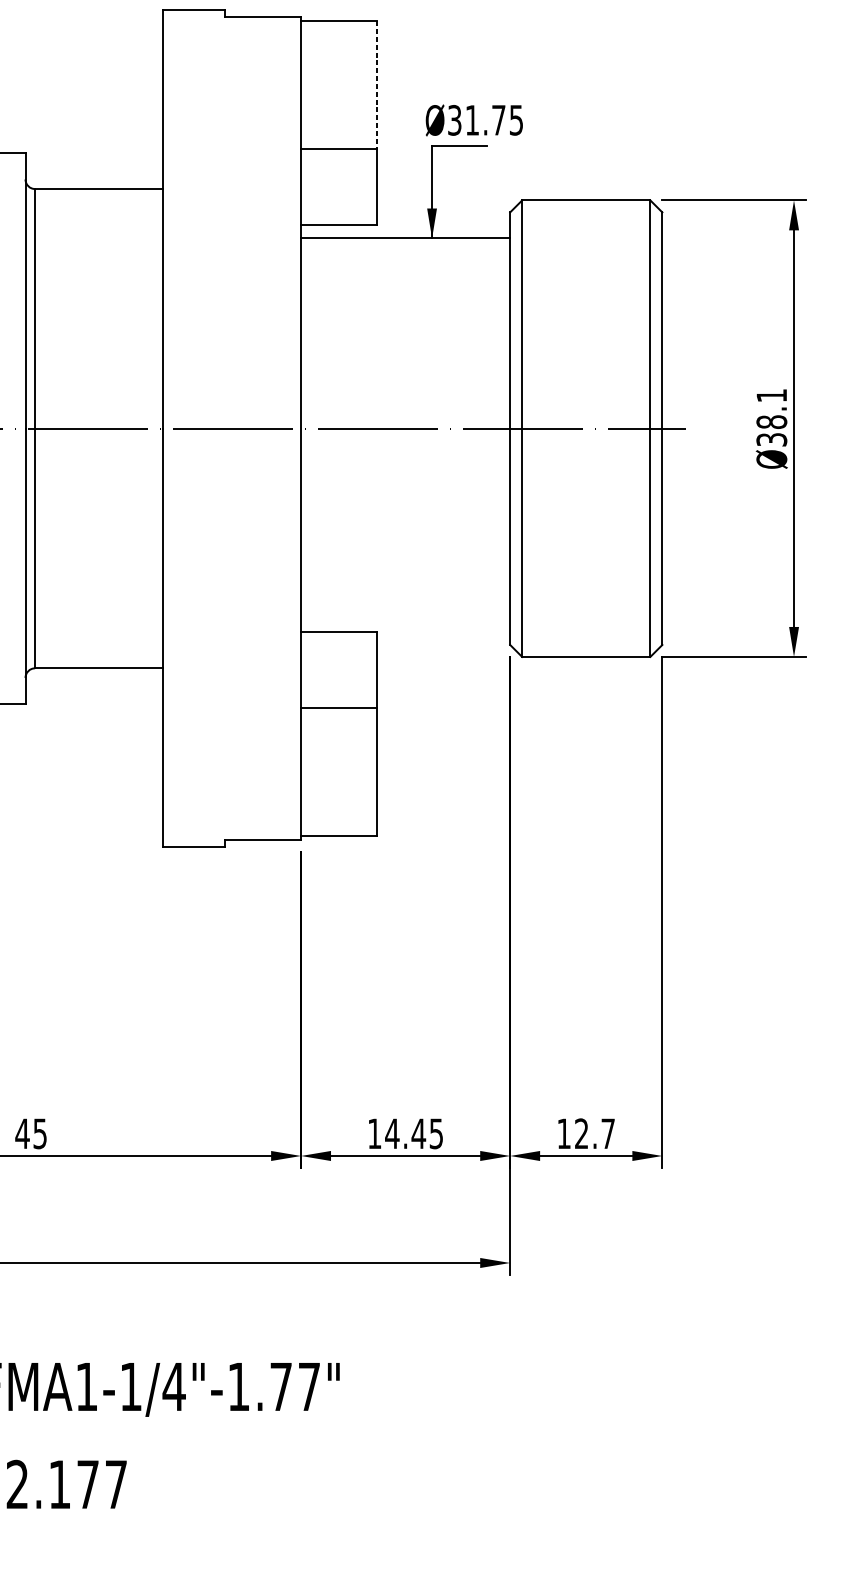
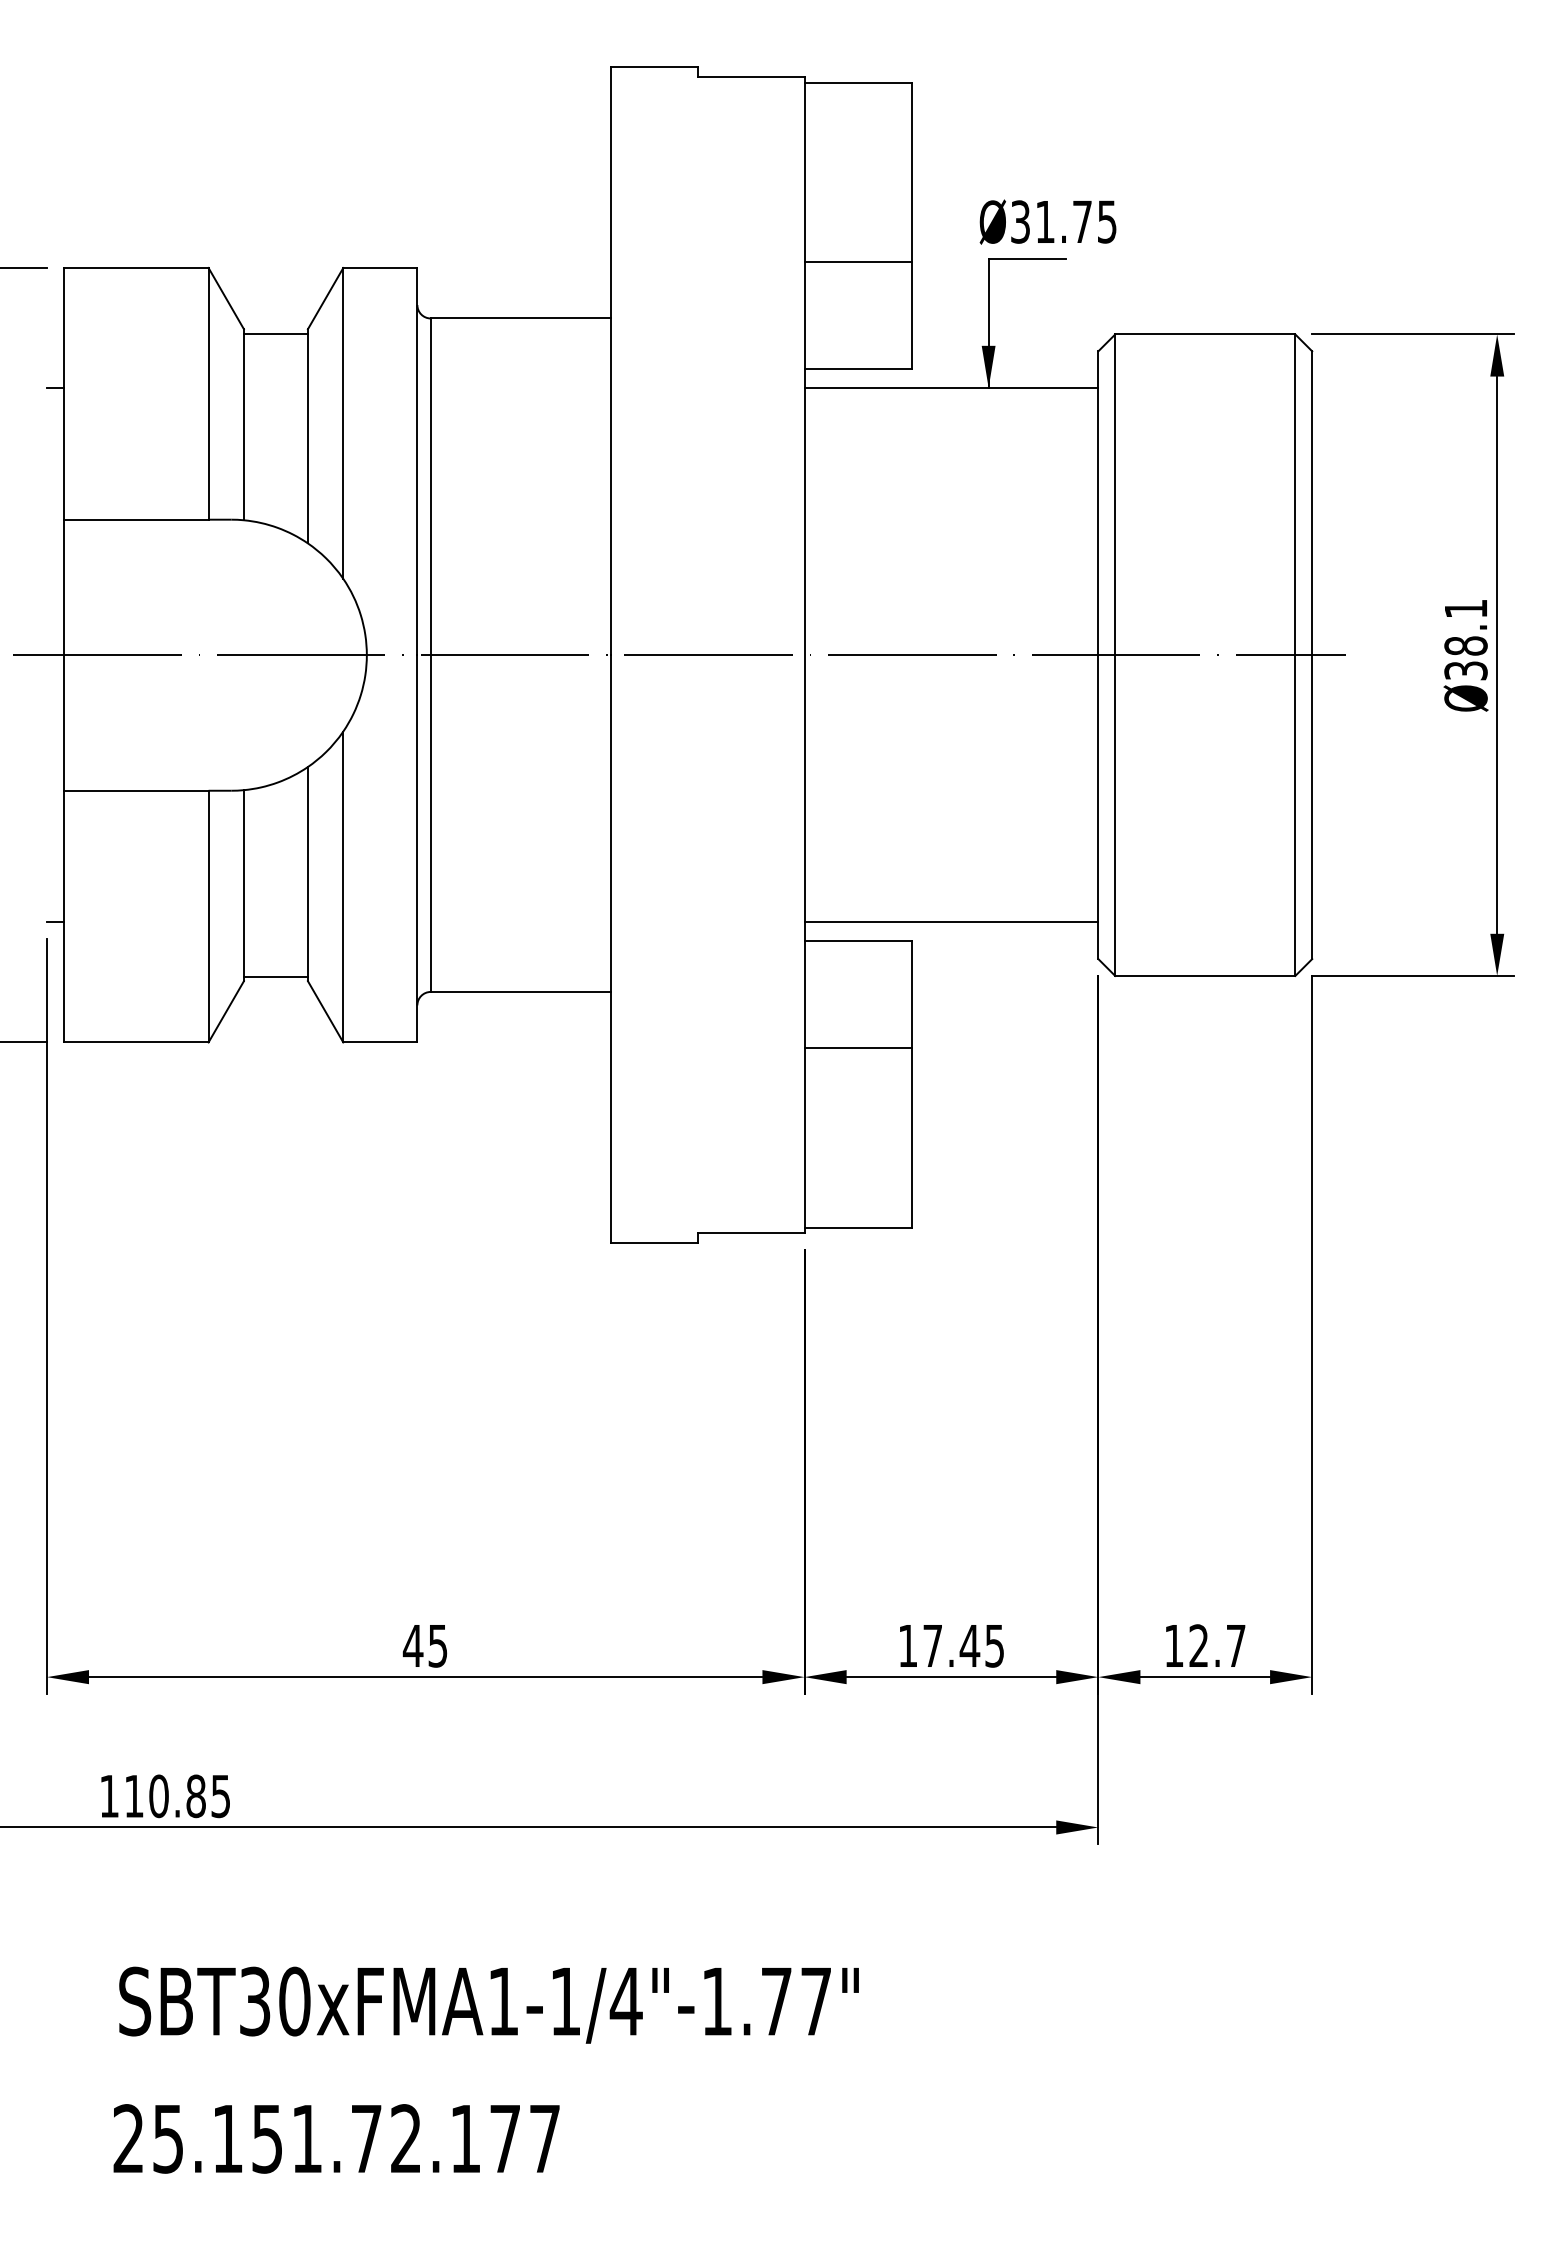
line: (377, 85) -> (911, 172), dashed -> solid
line: (405, 618) -> (951, 922), added
text: (392, 1133) -> (932, 1645), 14.45 -> 17.45

